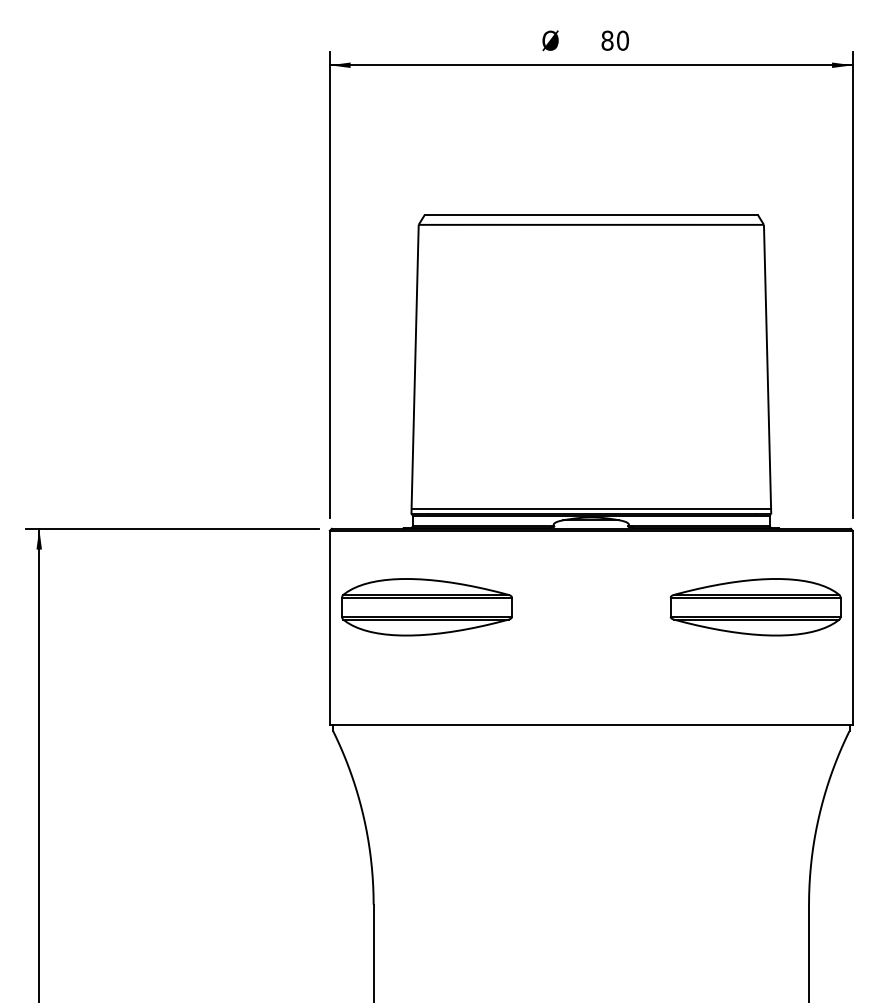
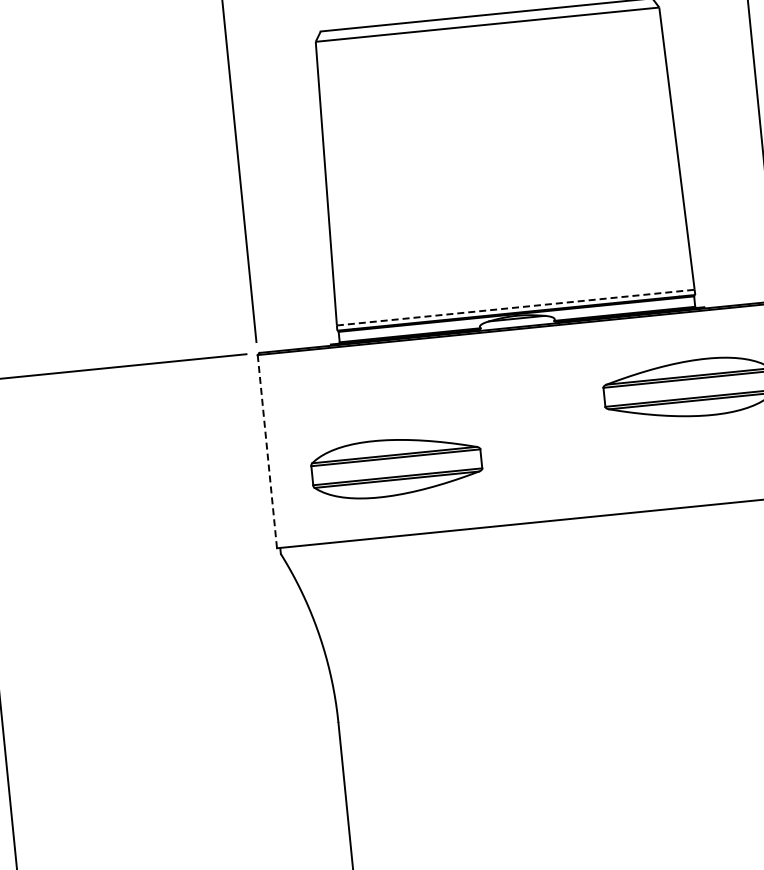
line: (591, 509) -> (515, 307), solid -> dashed
part: (426, 607) -> (396, 467), moved
line: (329, 628) -> (267, 452), solid -> dashed

